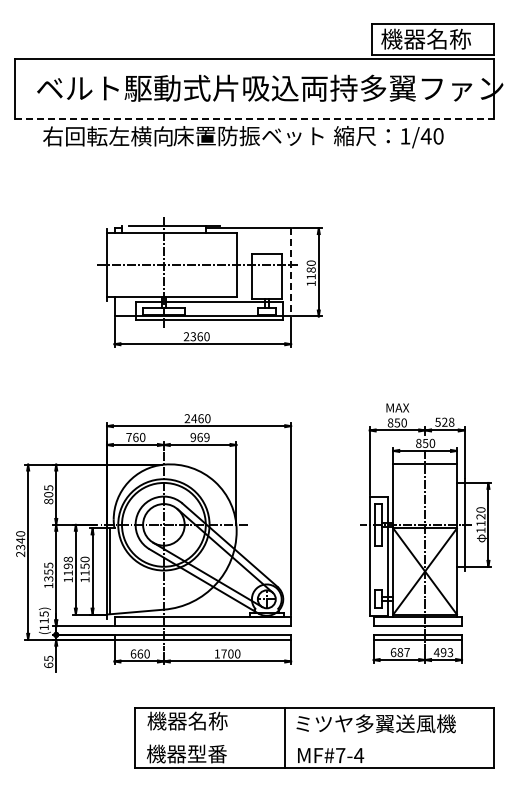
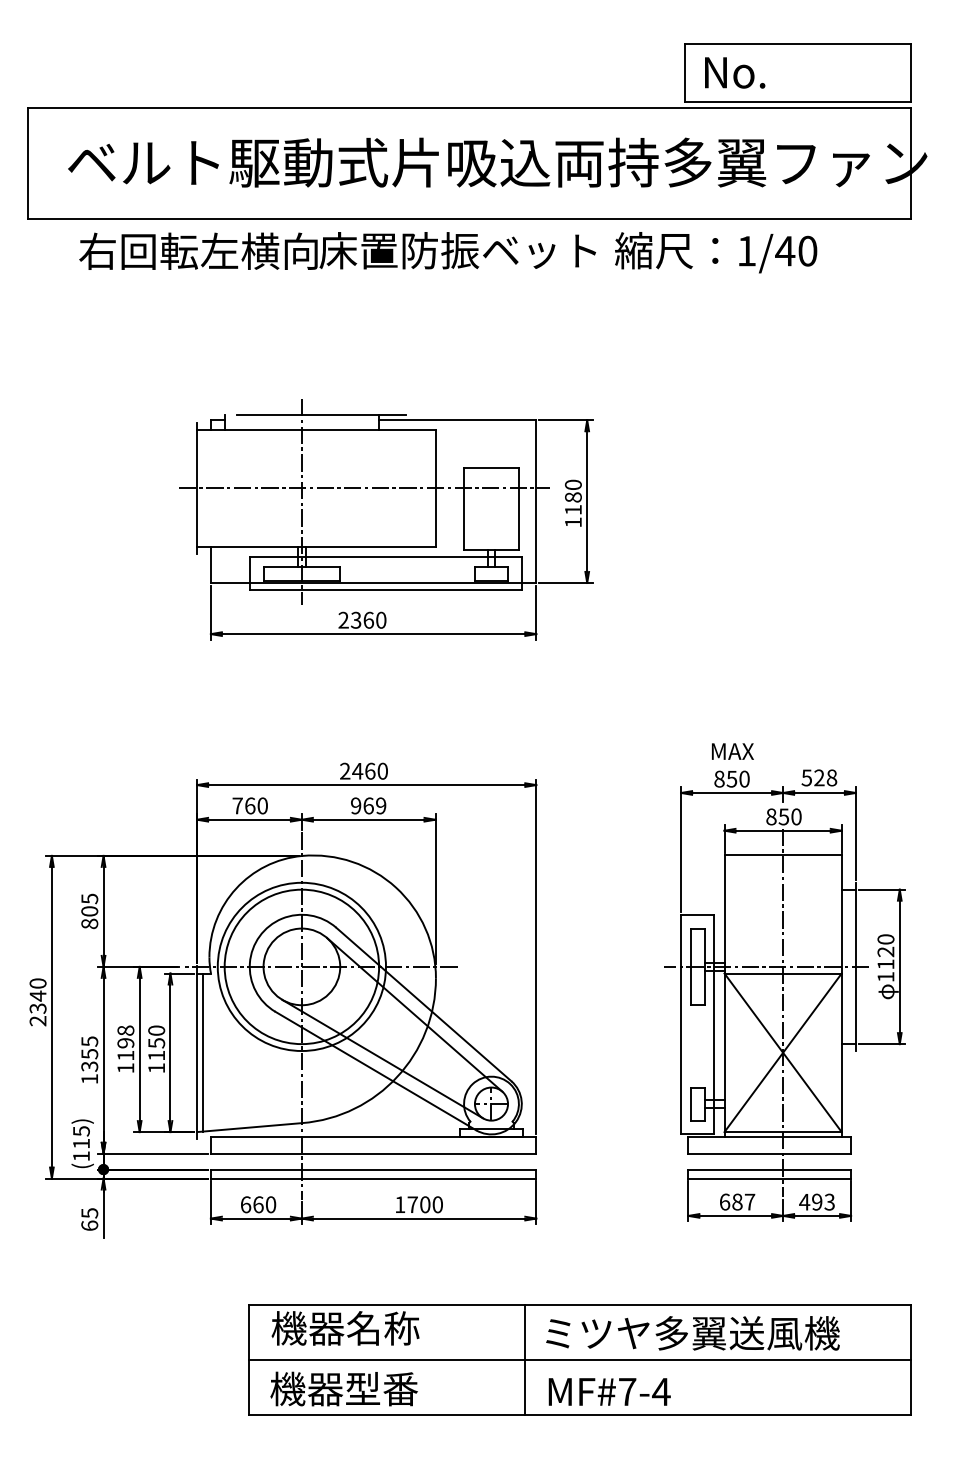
text: (425, 38) -> (783, 70), 機器名称 -> No.
line: (254, 118) -> (468, 218), dashed -> solid
line: (291, 272) -> (536, 501), dashed -> solid
line: (314, 738) -> (579, 1360), added

